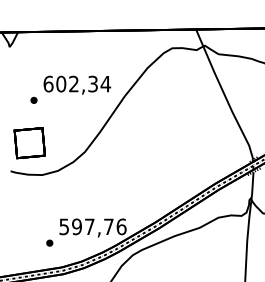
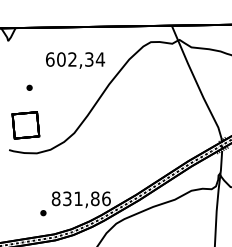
text: (77, 84) -> (75, 59), moved
text: (86, 226) -> (75, 198), 597,76 -> 831,86

